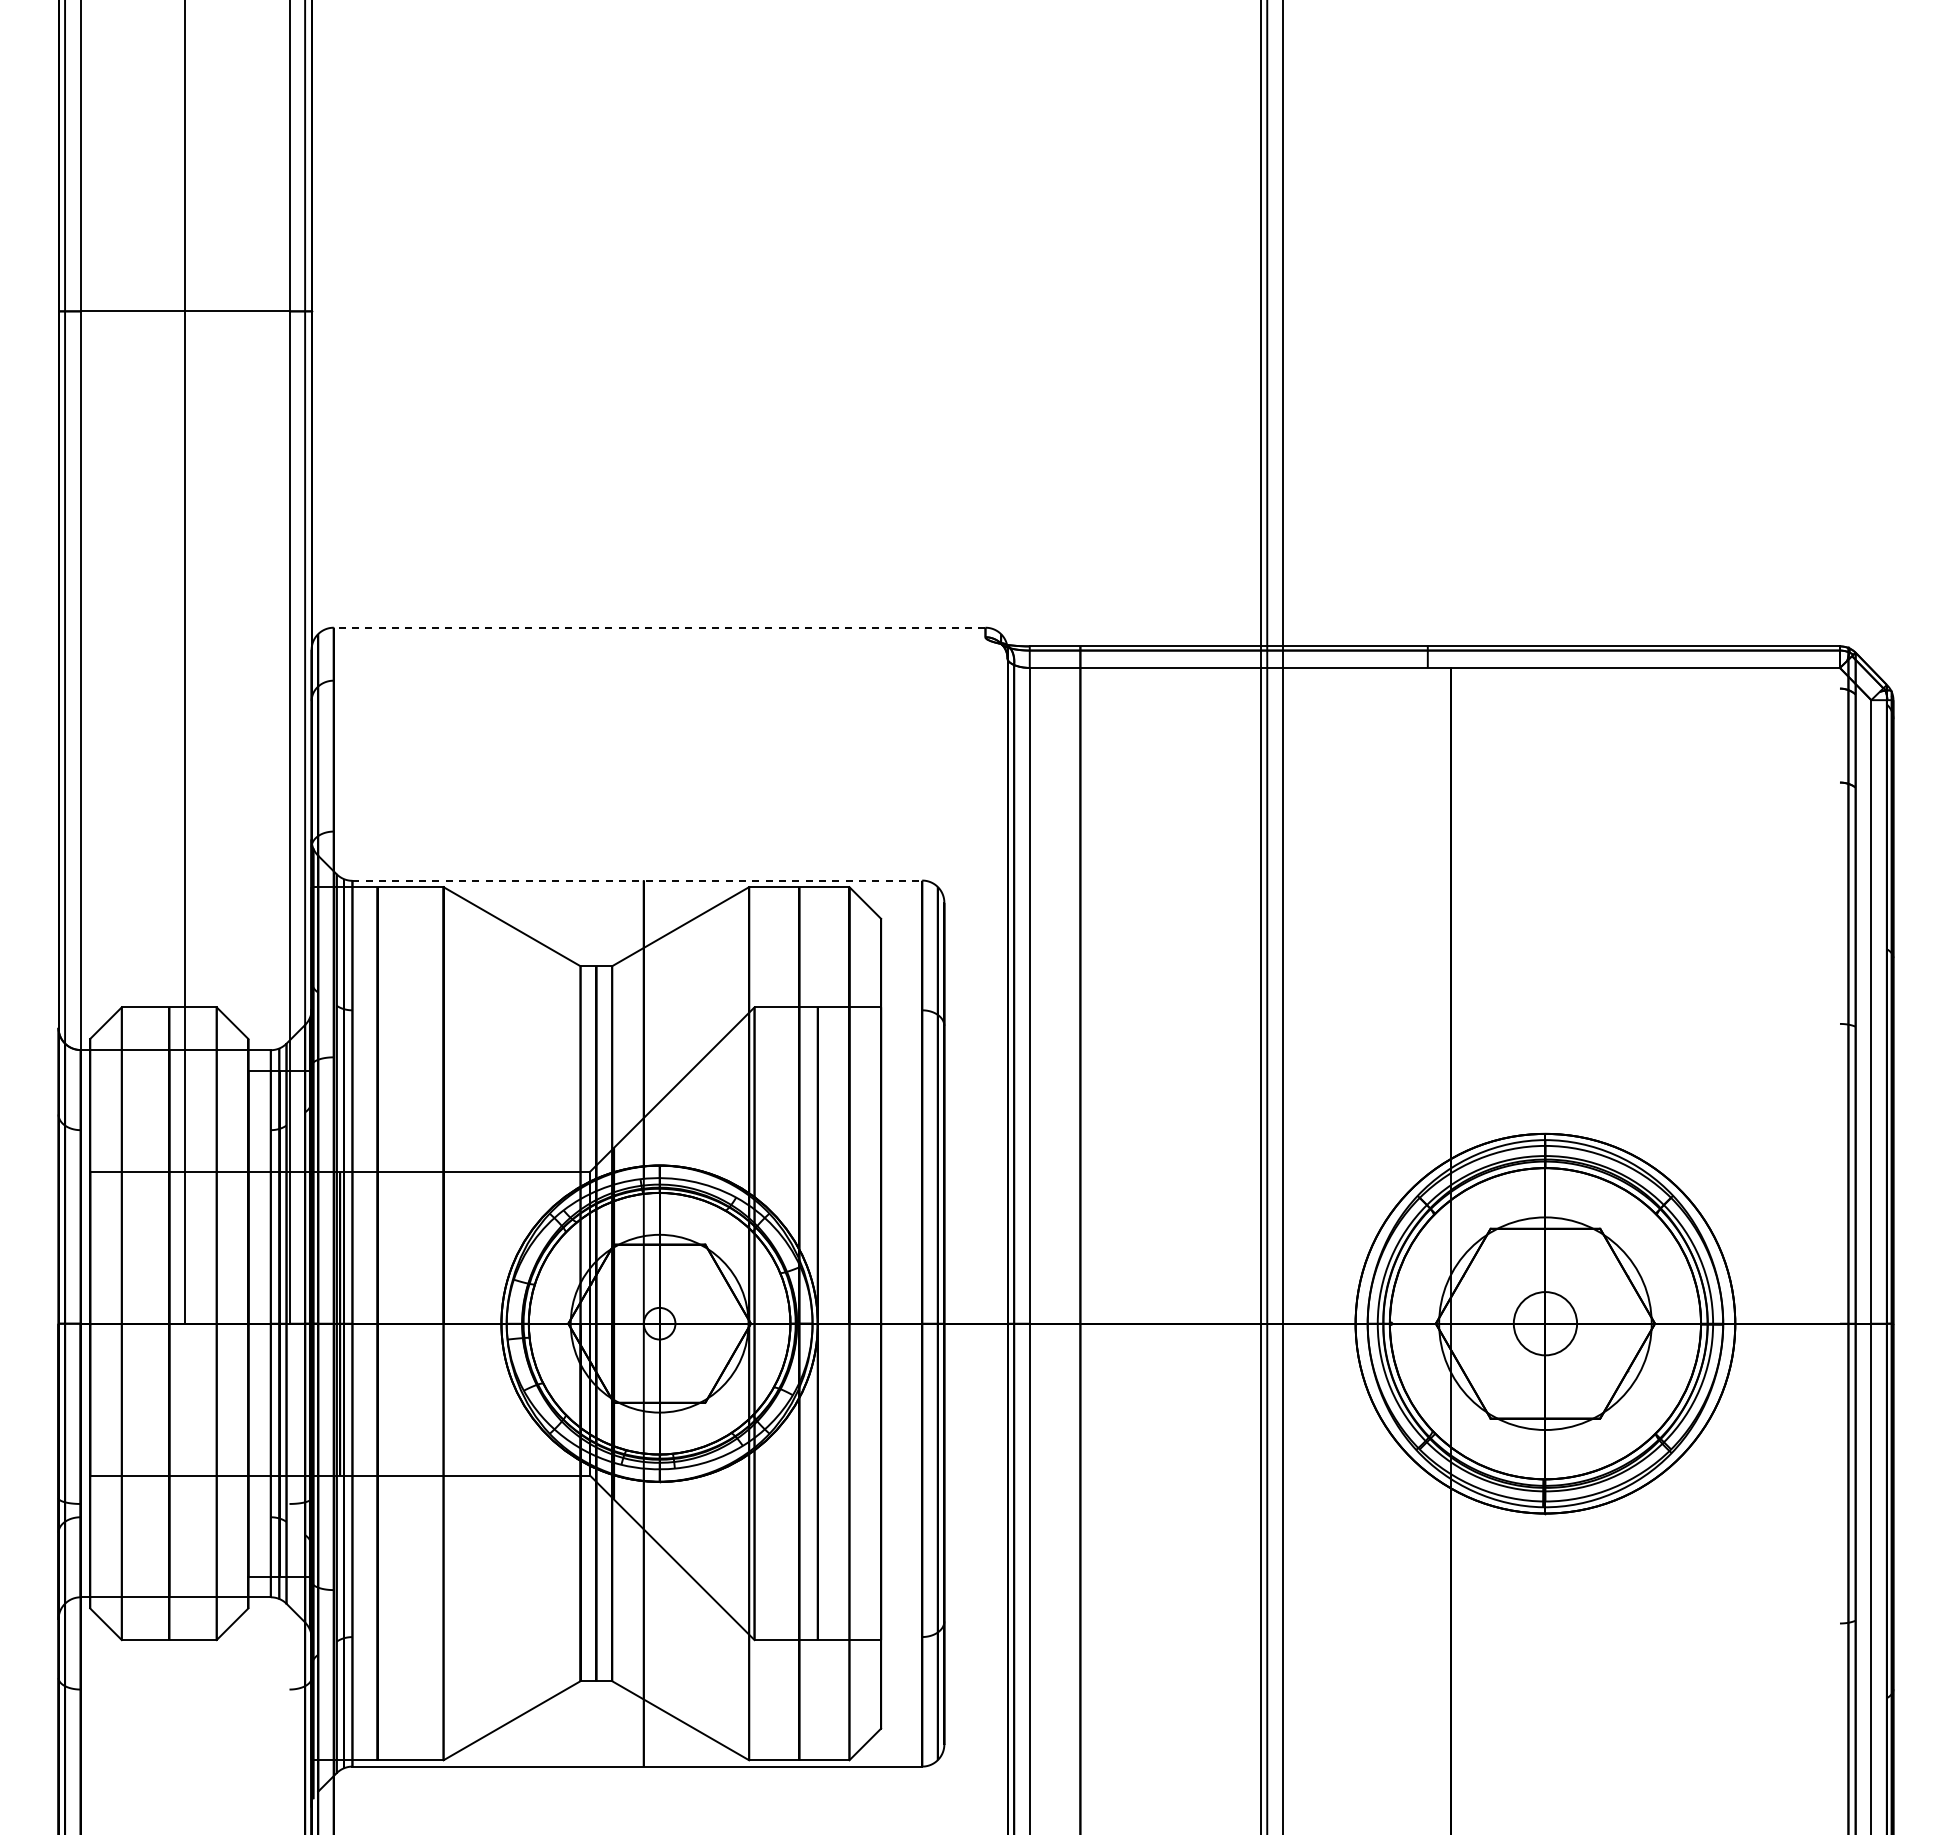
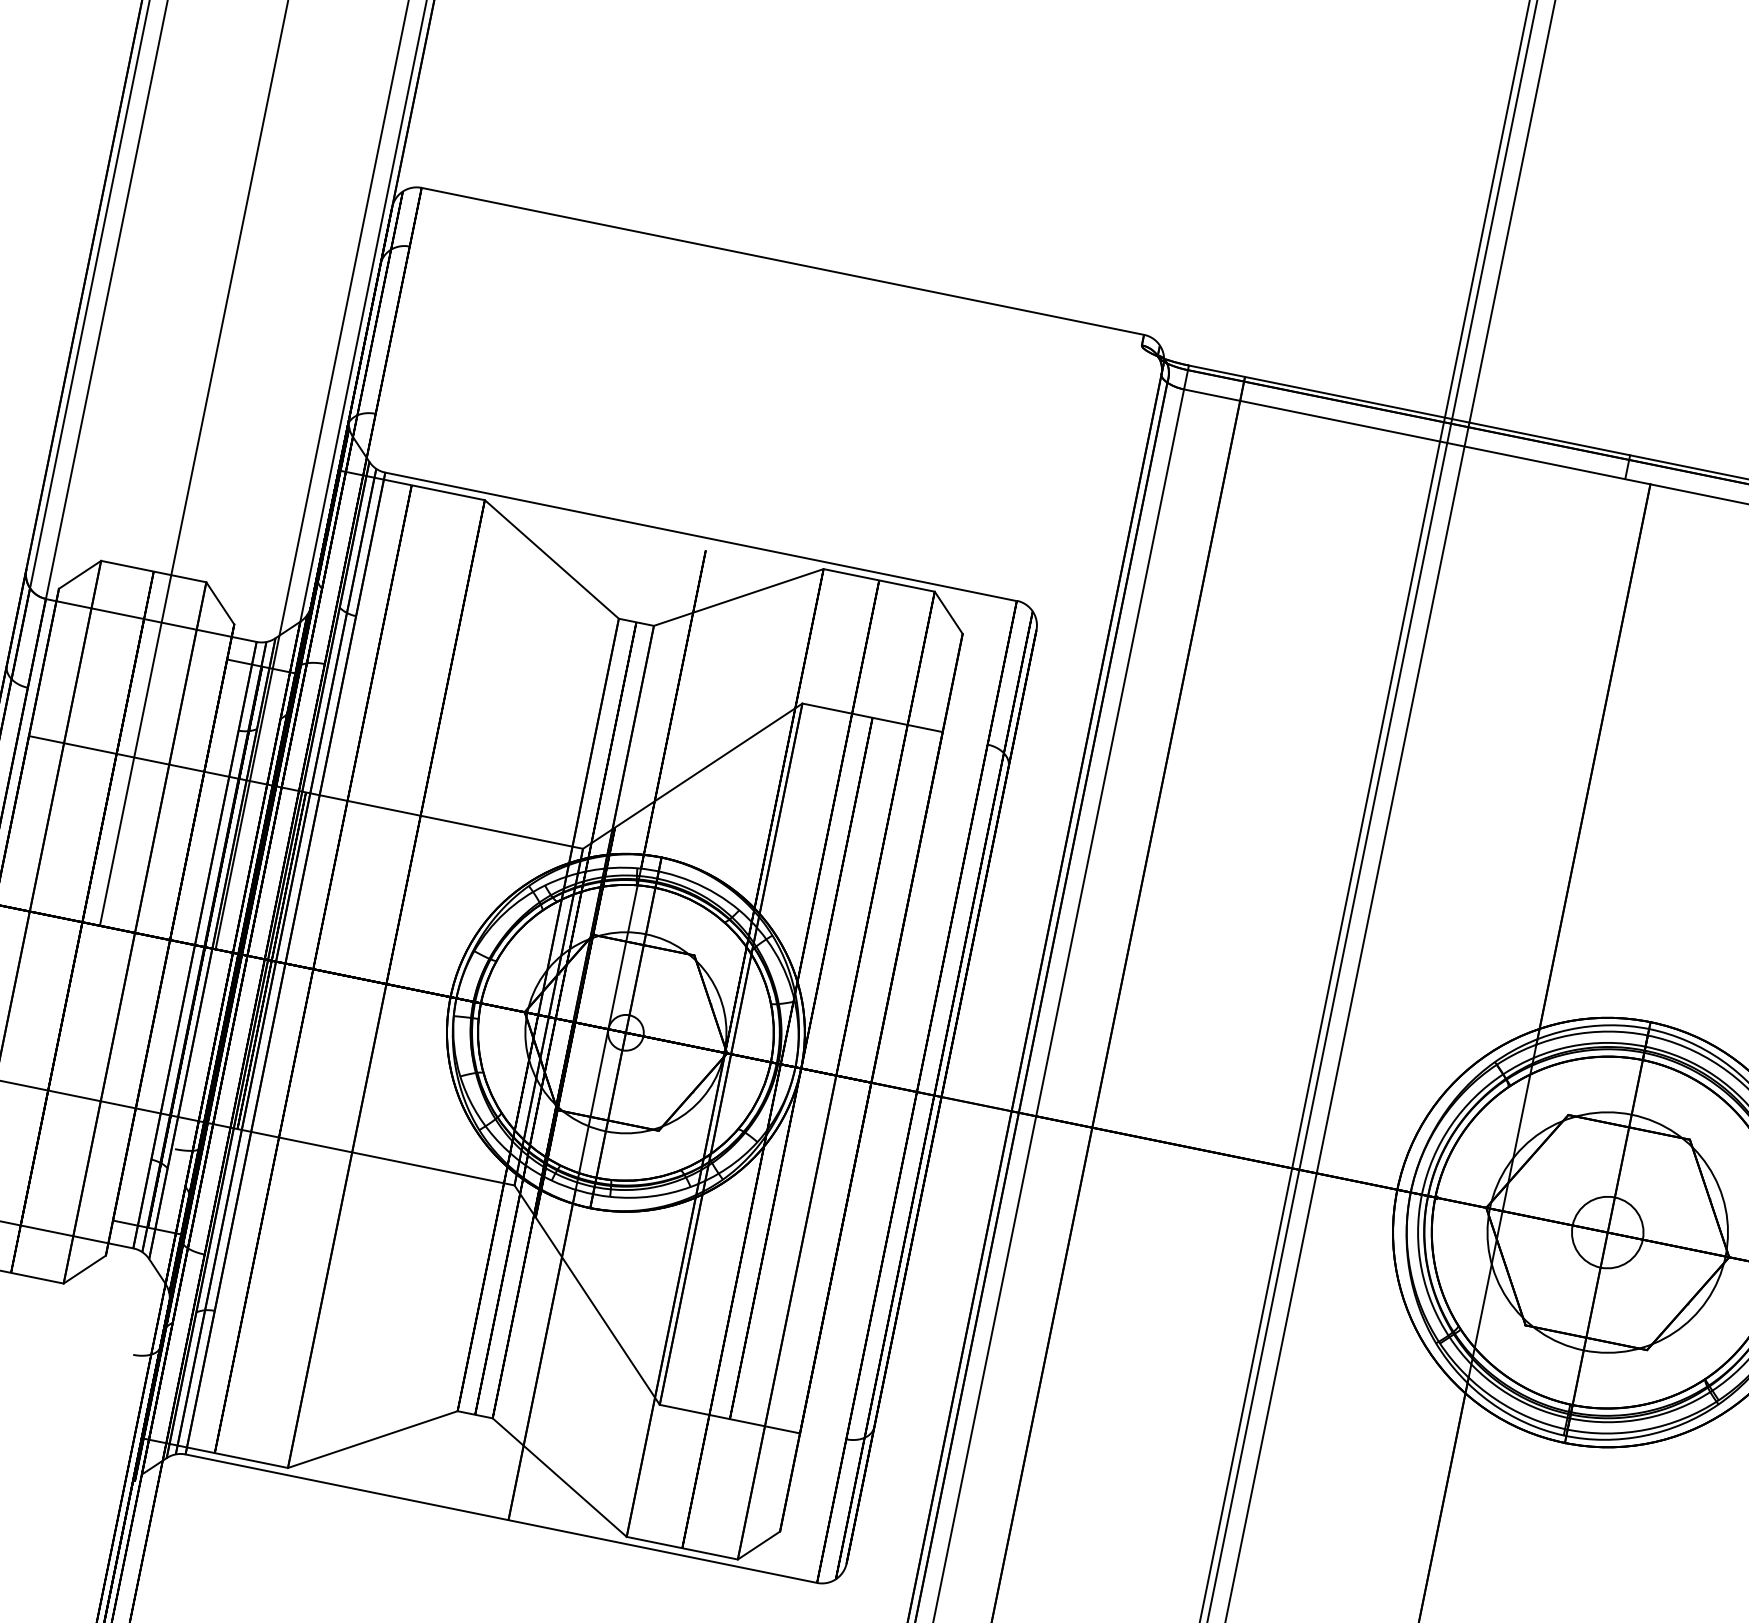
line: (659, 627) -> (782, 261), dashed -> solid
line: (637, 880) -> (701, 536), dashed -> solid

